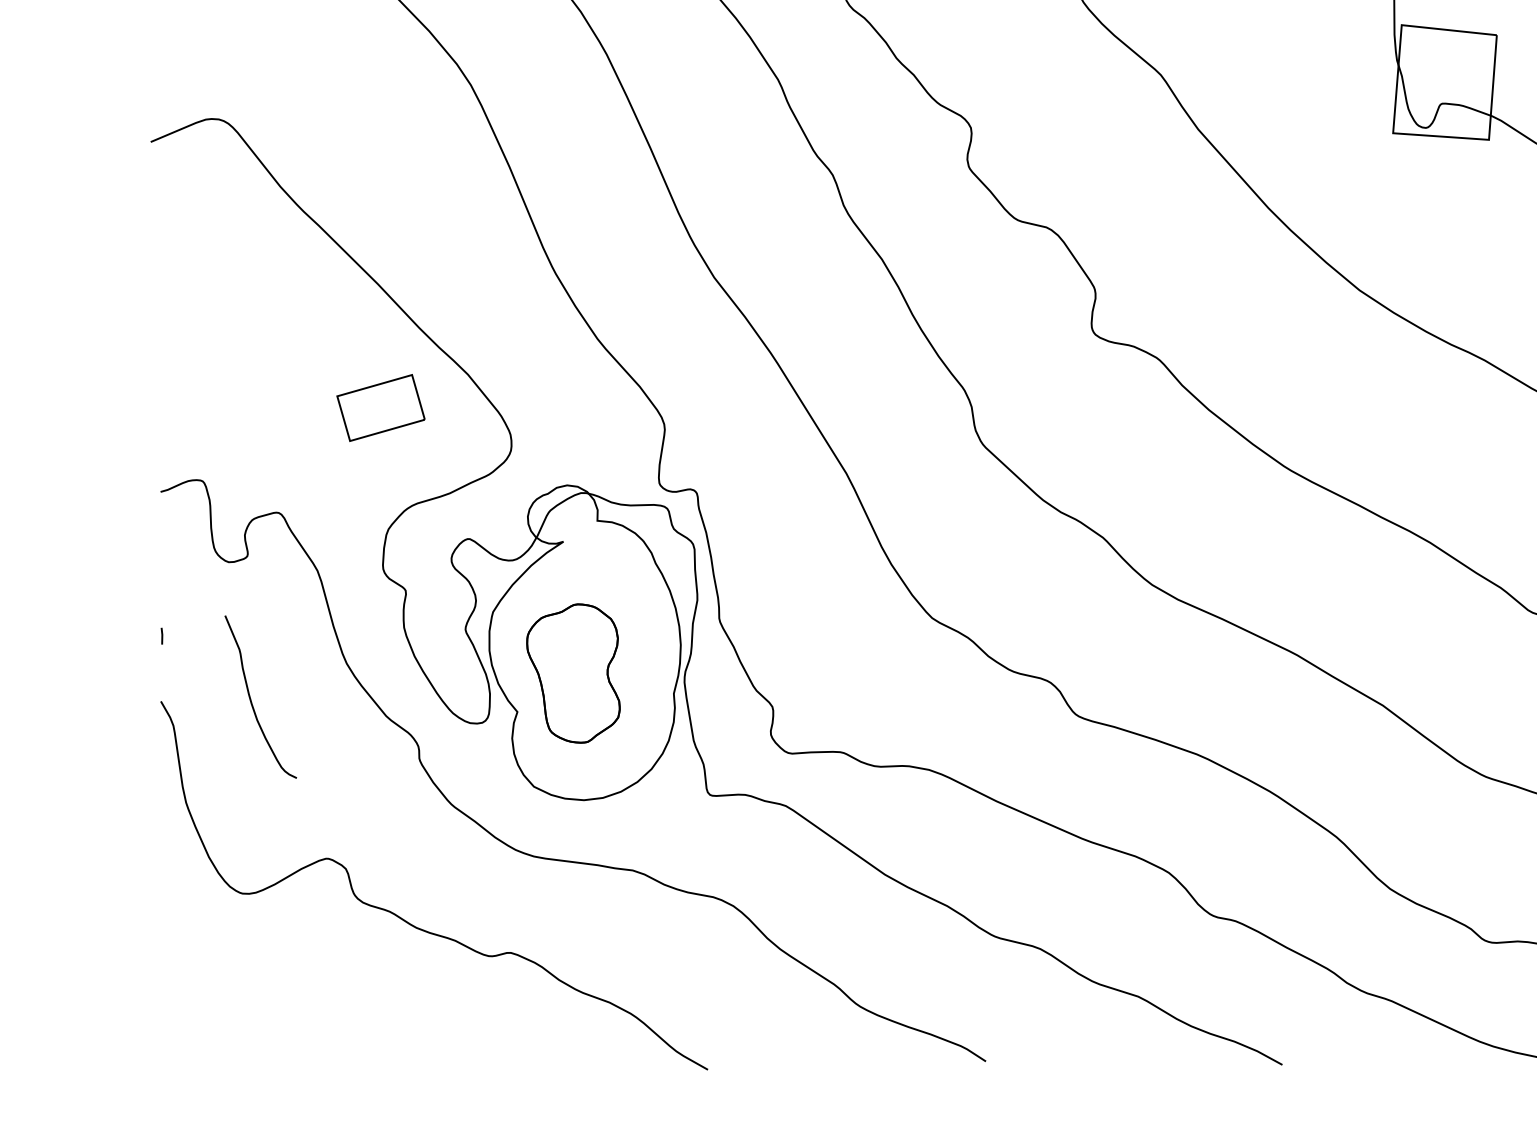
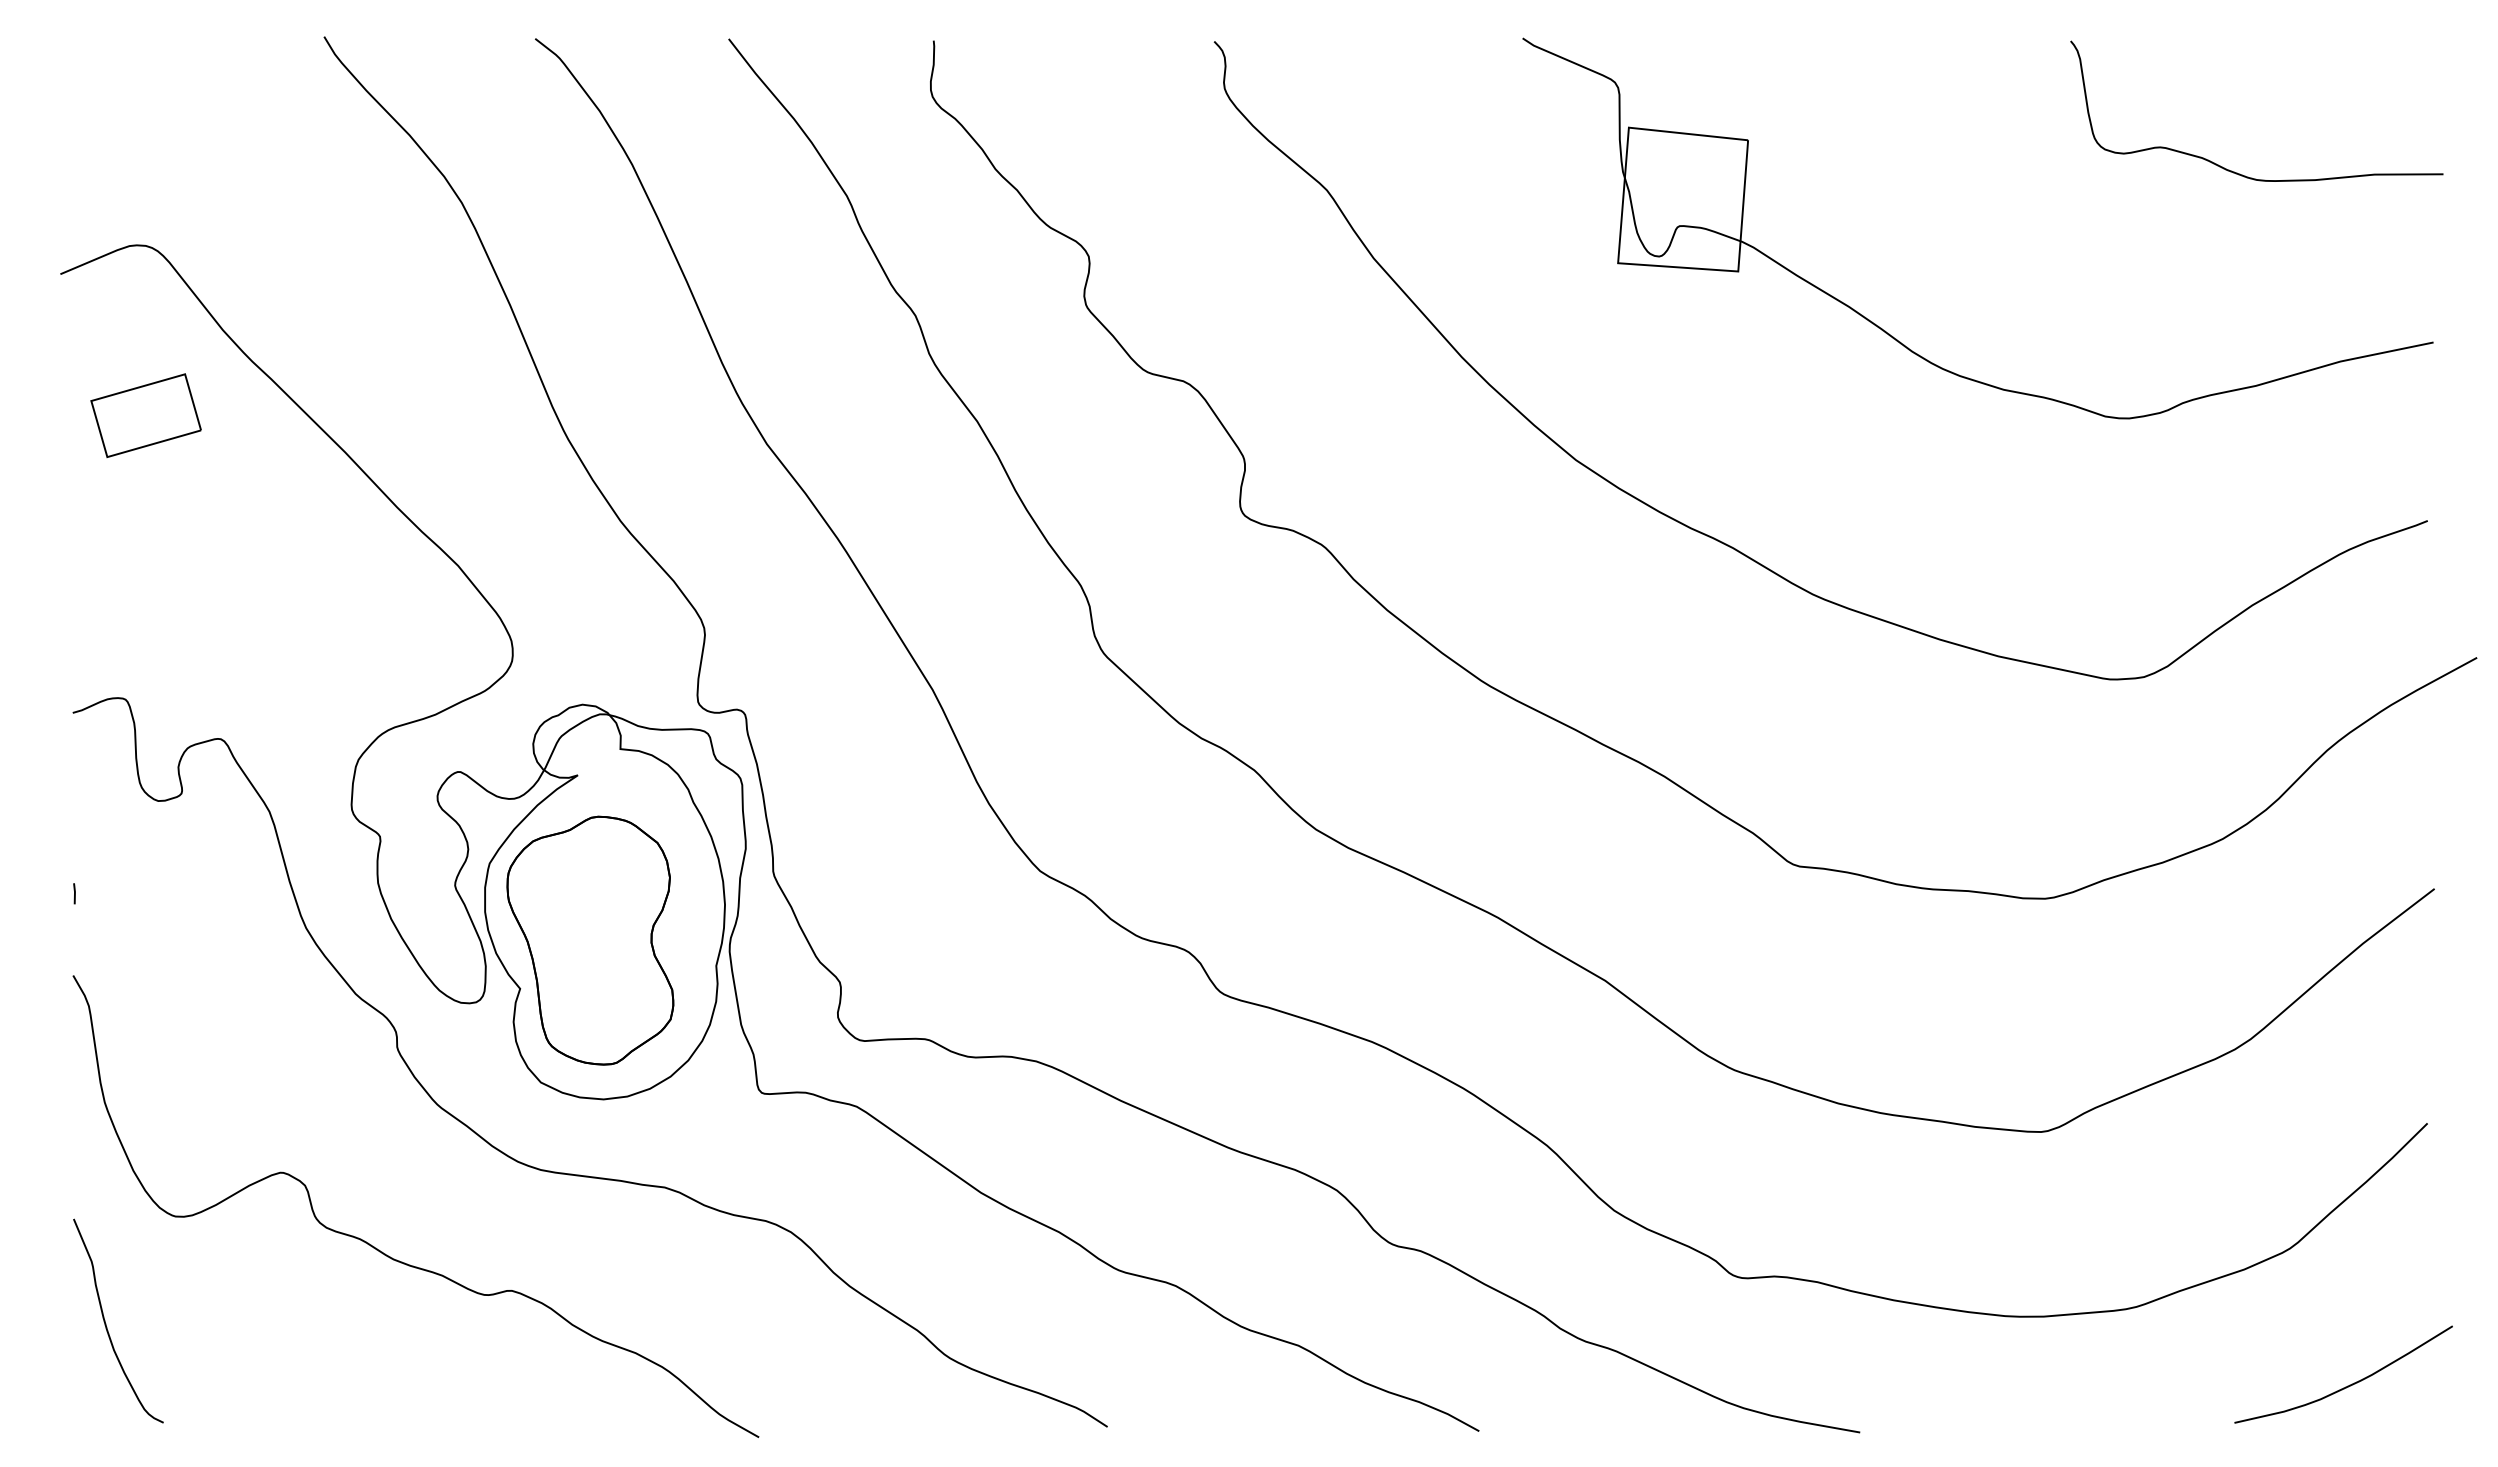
part: (380, 407) -> (145, 415), moved
part: (573, 673) -> (590, 940), size x1.43
curve: (251, 698) -> (106, 1323), moved

